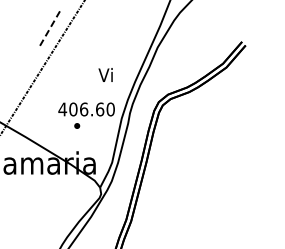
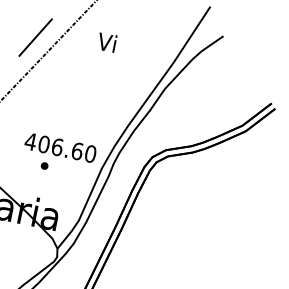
line: (50, 28) -> (36, 37), dashed -> solid
text: (105, 74) -> (106, 41), moved

